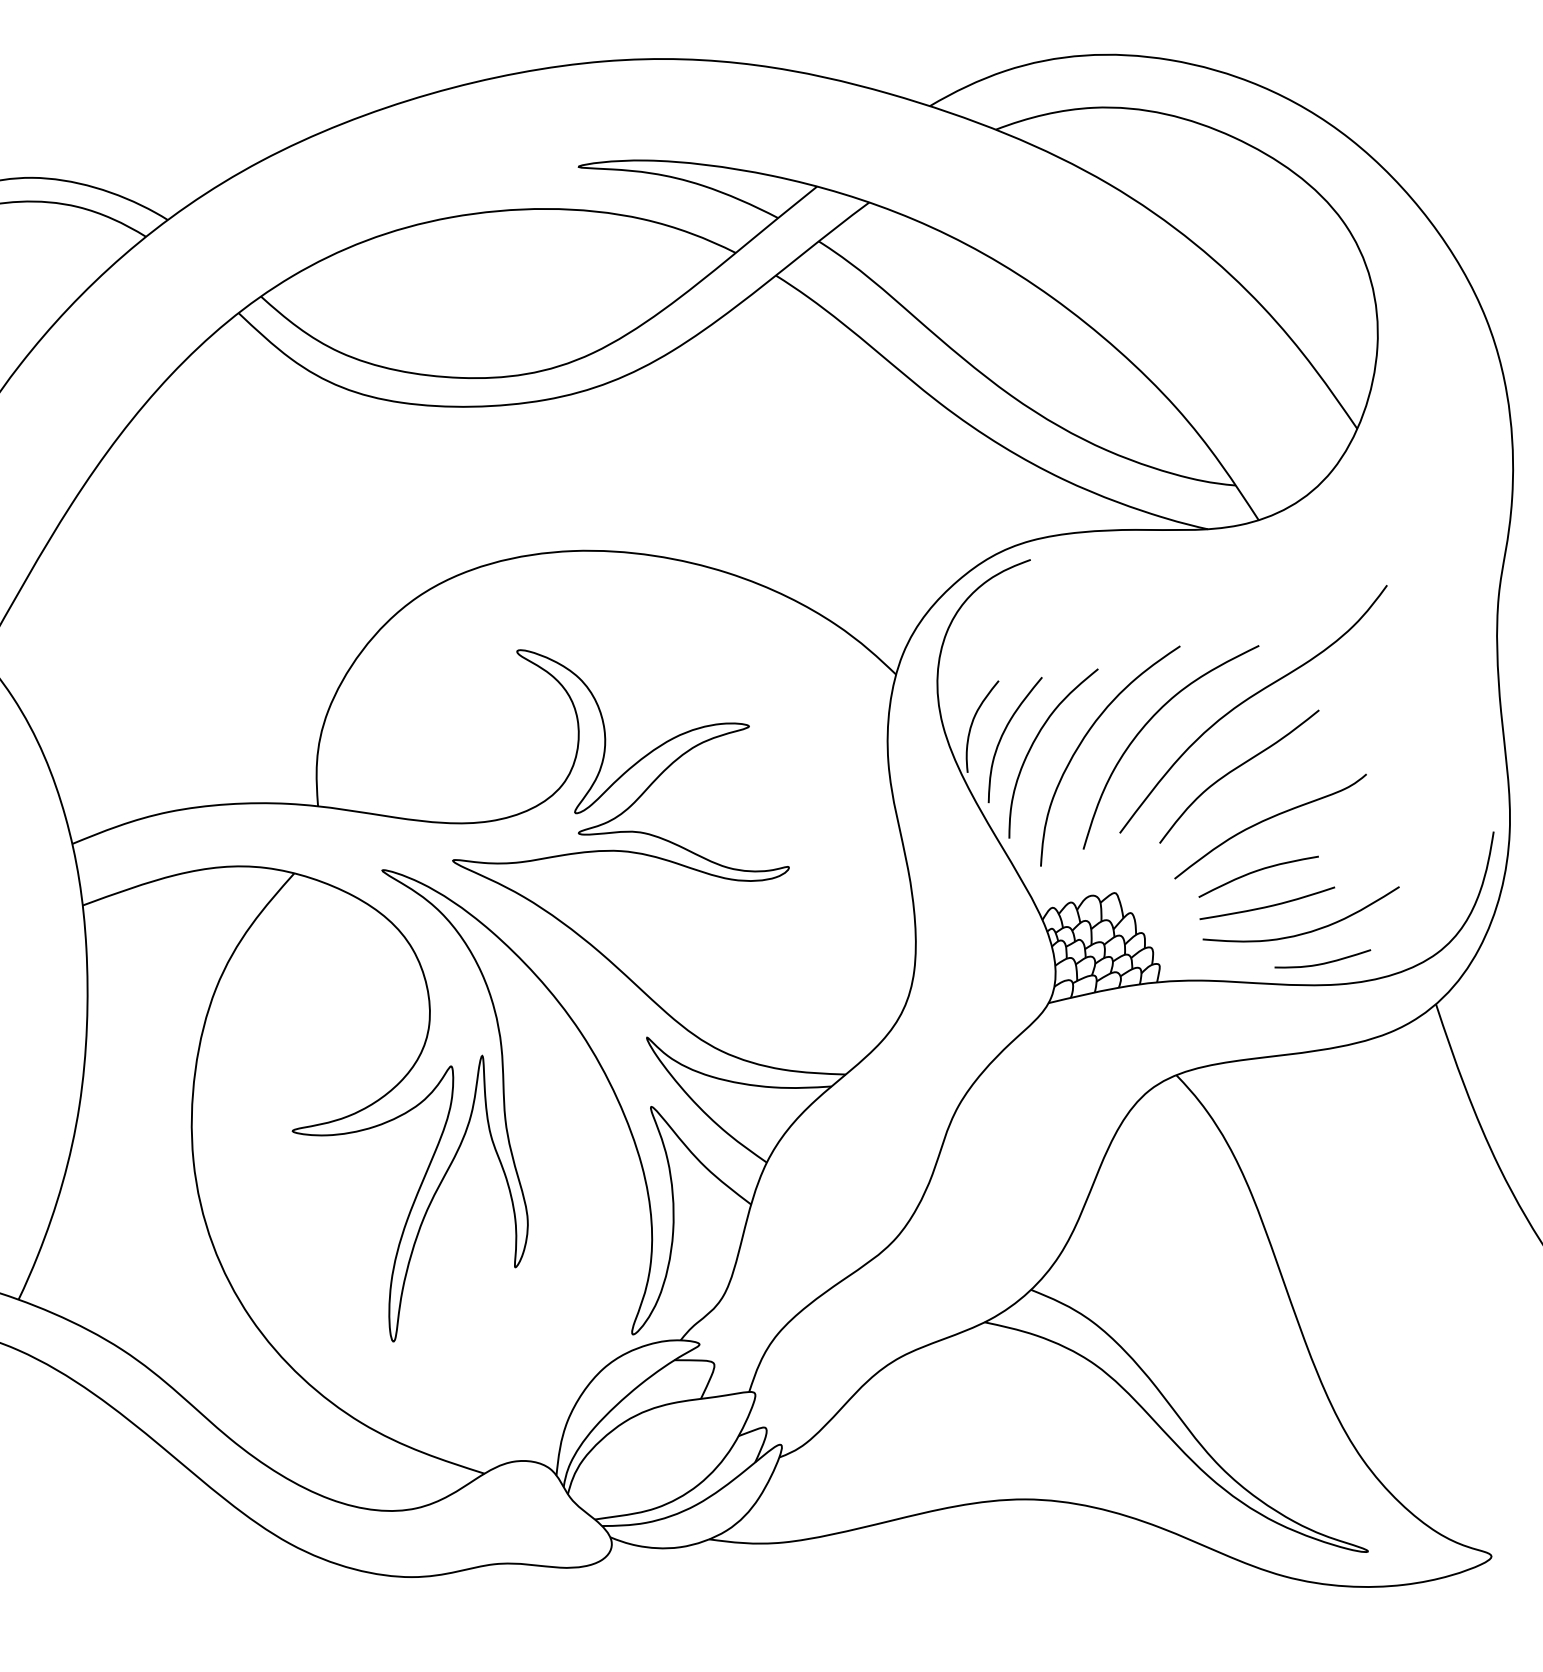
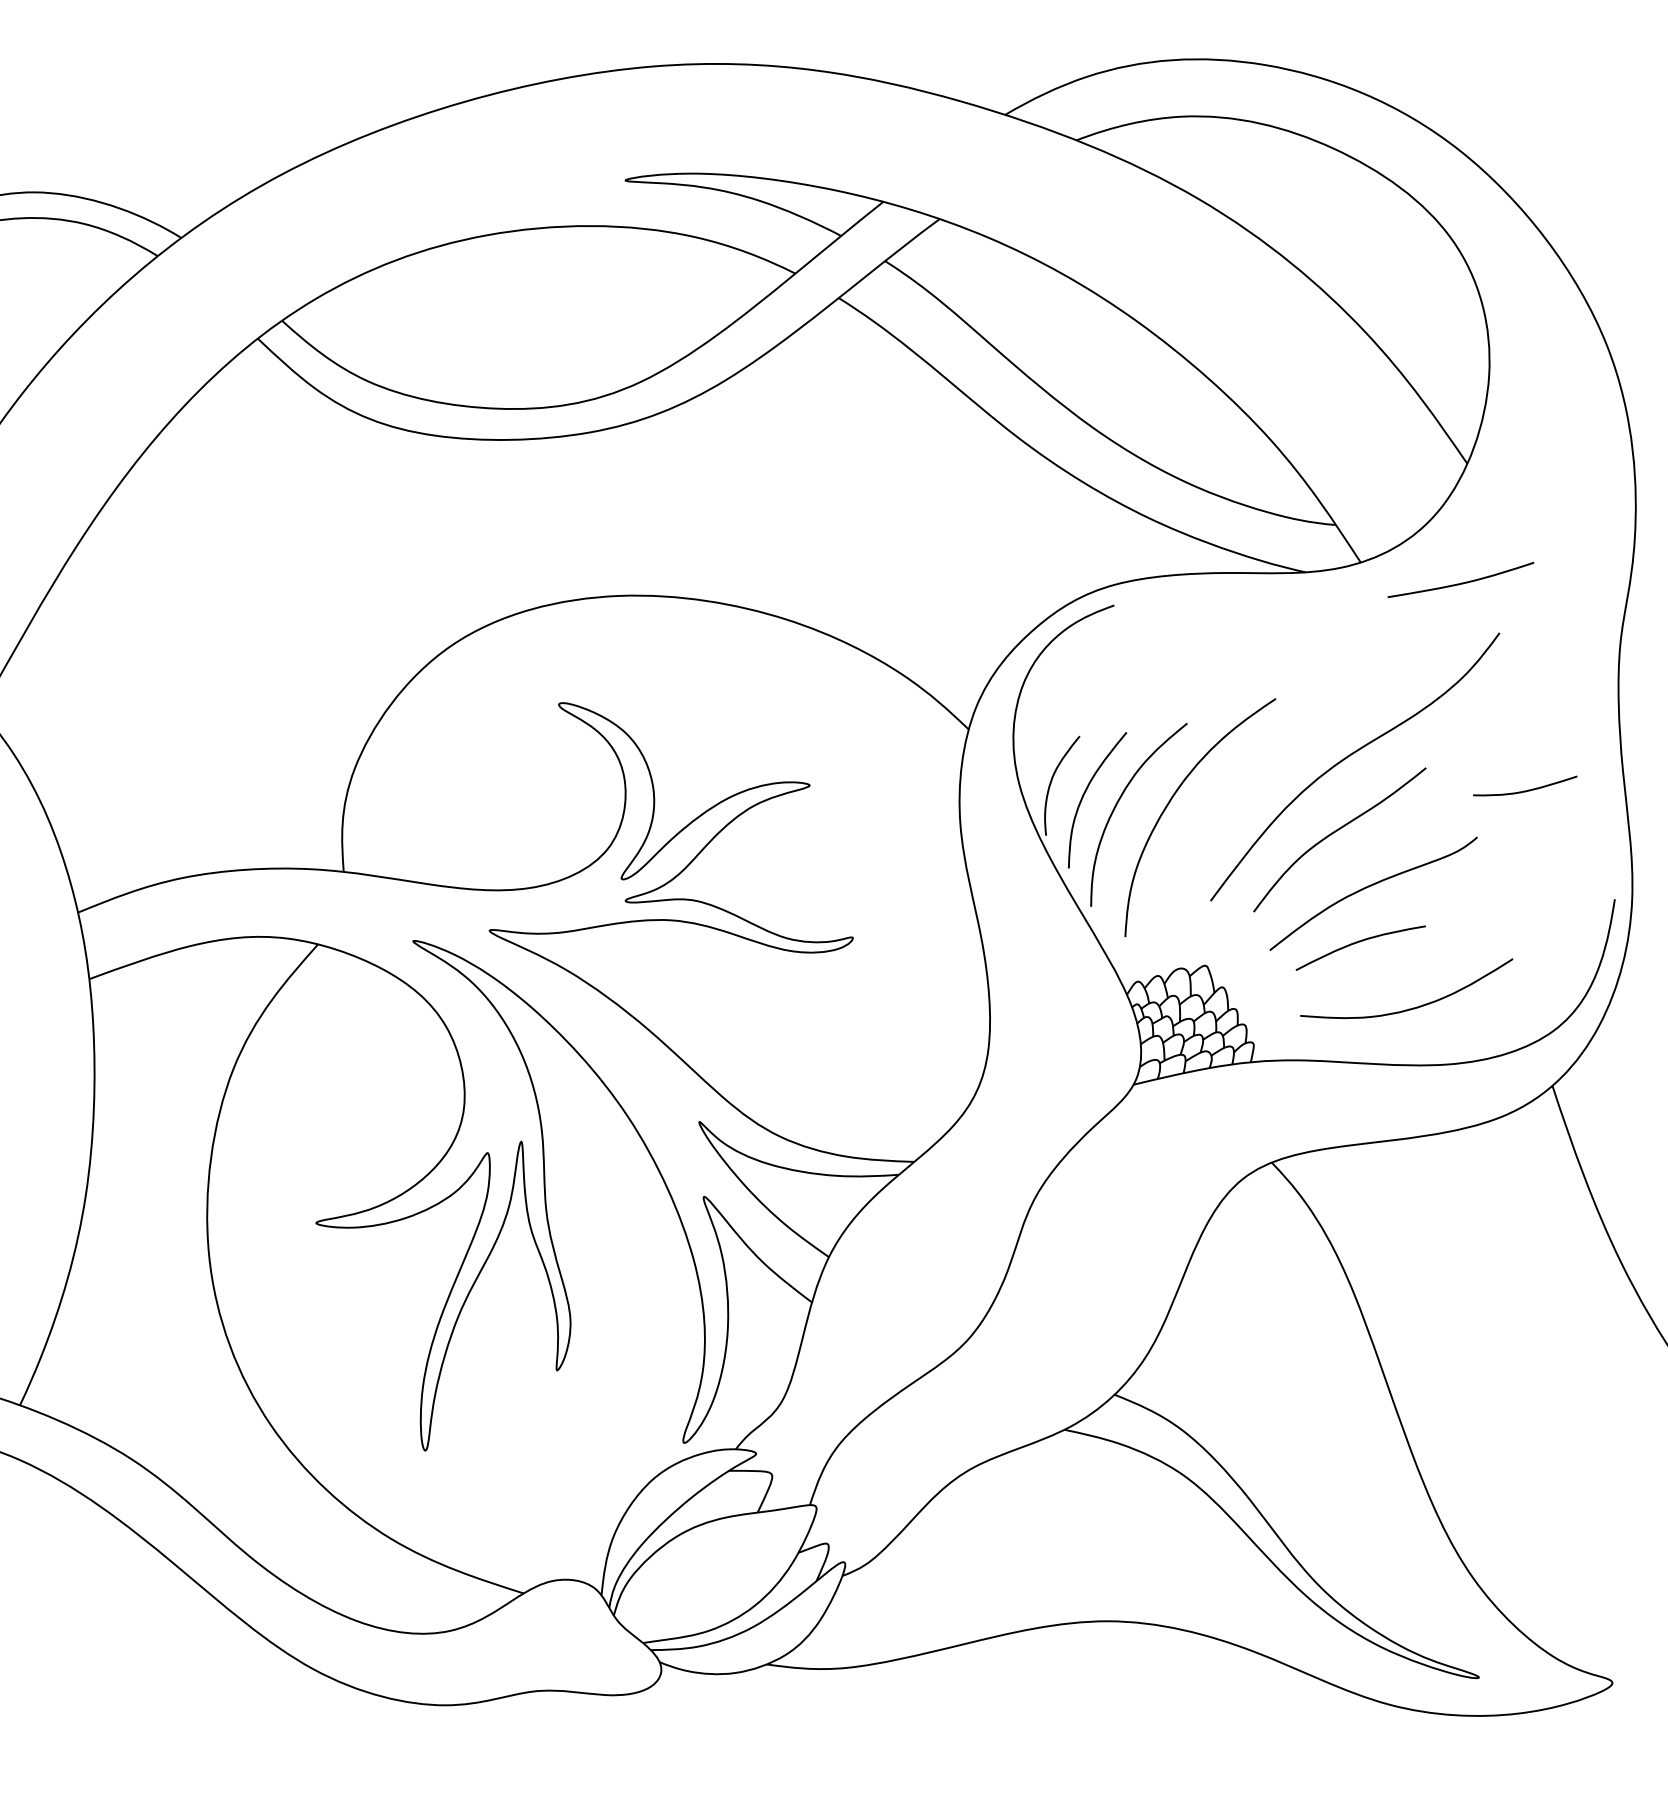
curve: (1147, 724) -> (1240, 783), removed
curve: (1267, 905) -> (1461, 582), moved
curve: (1323, 962) -> (1525, 789), moved

